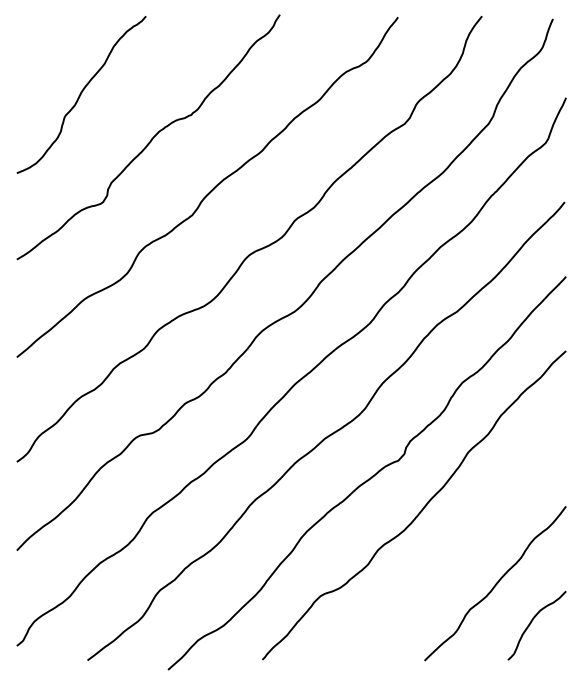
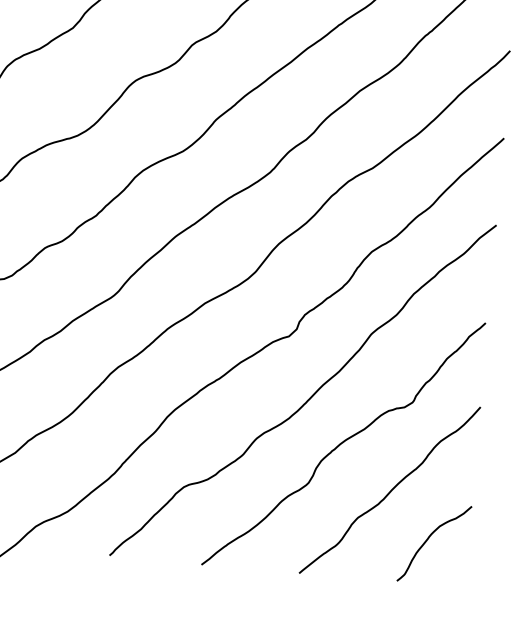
curve: (452, 547) -> (343, 443), added

